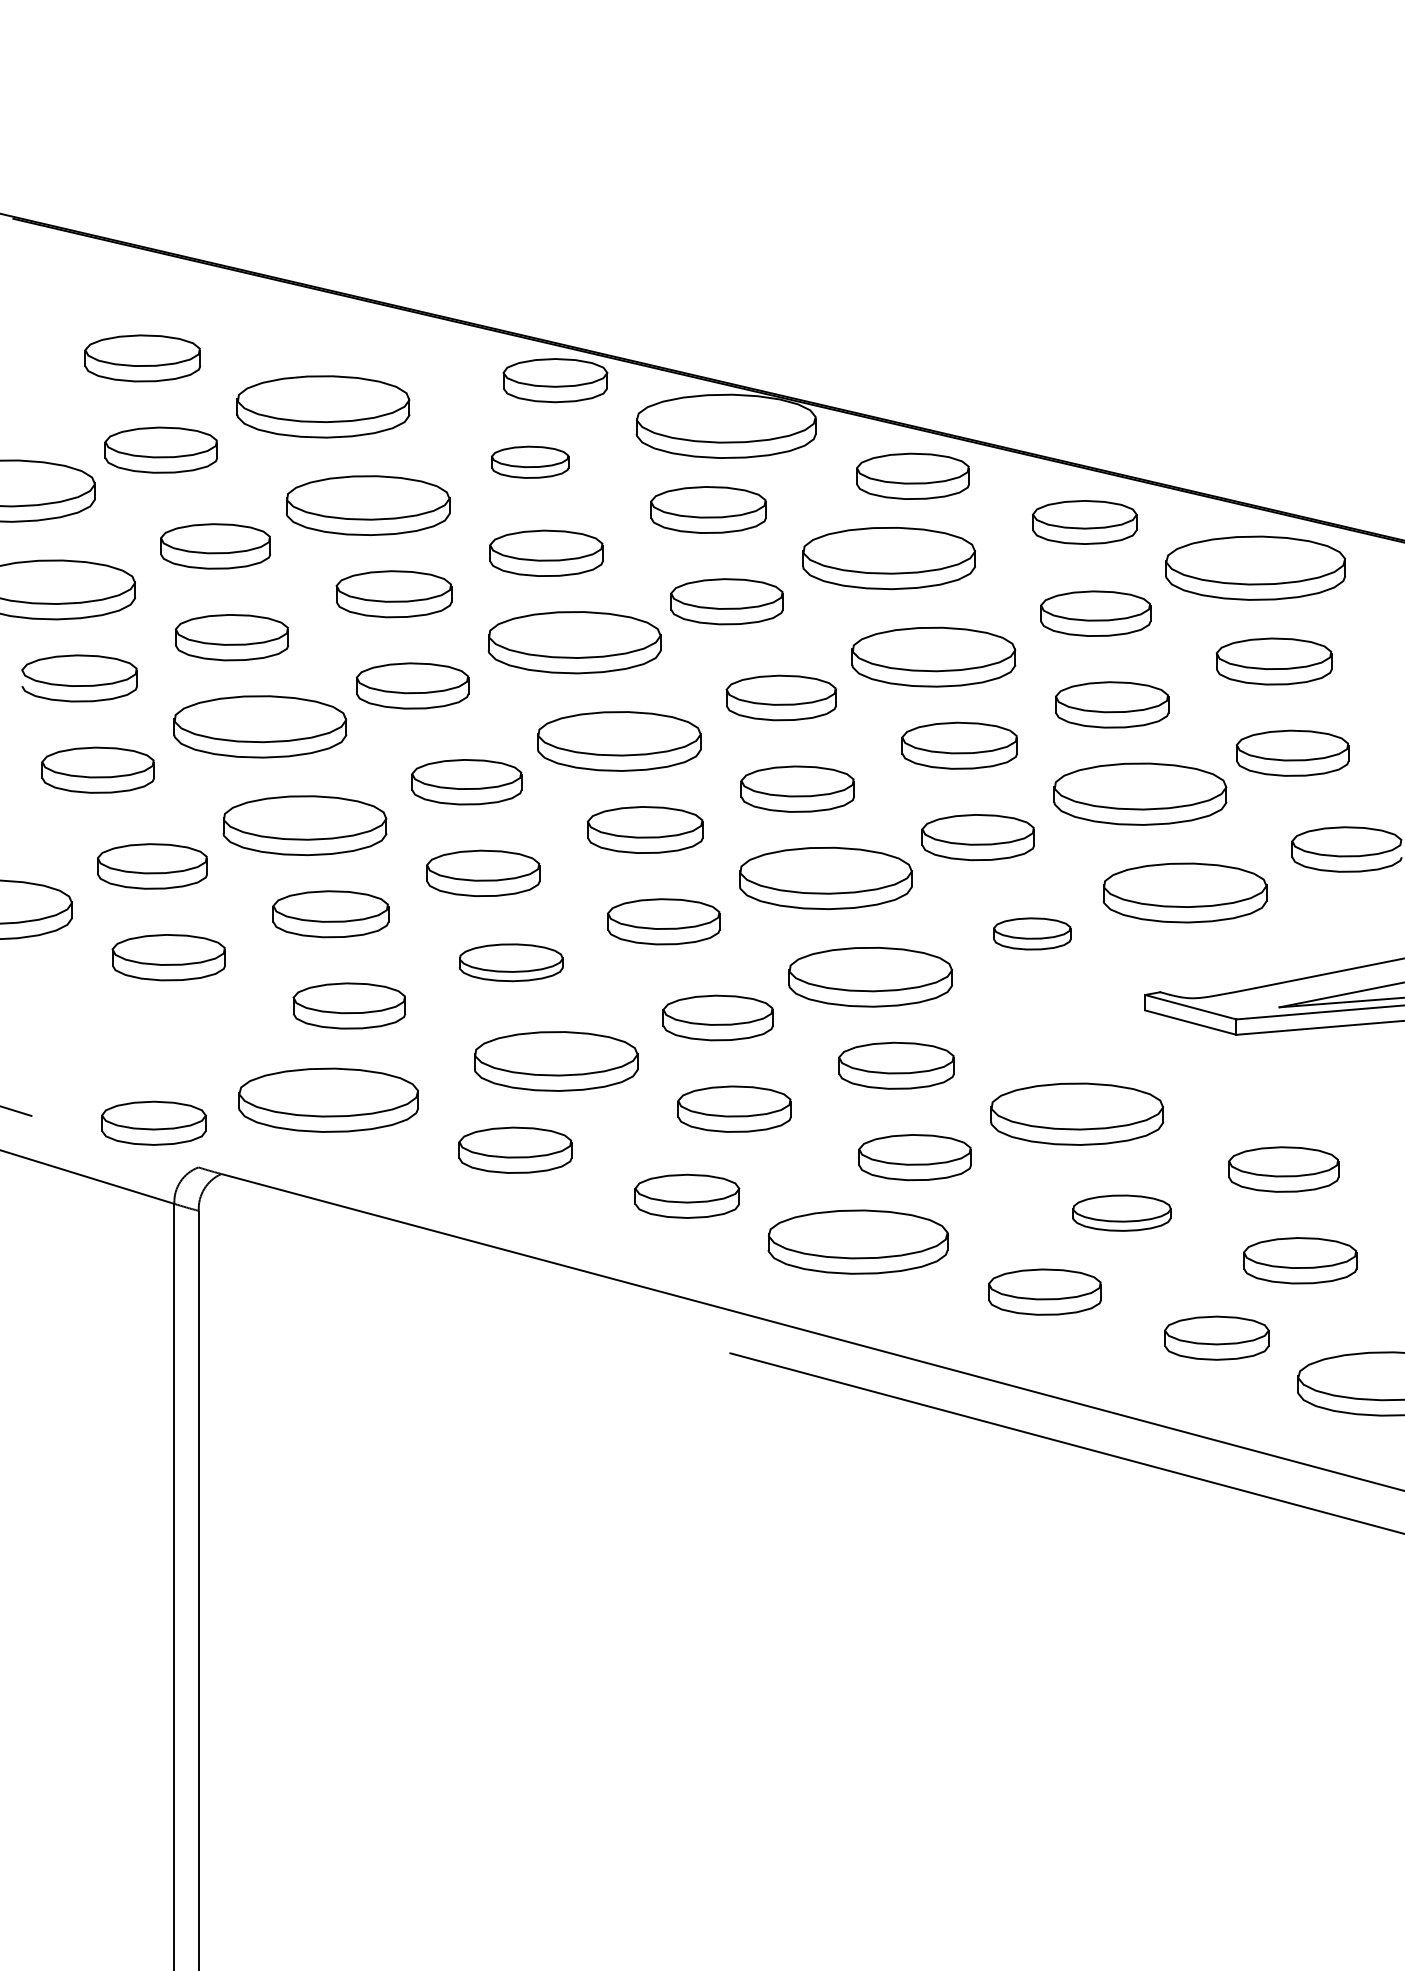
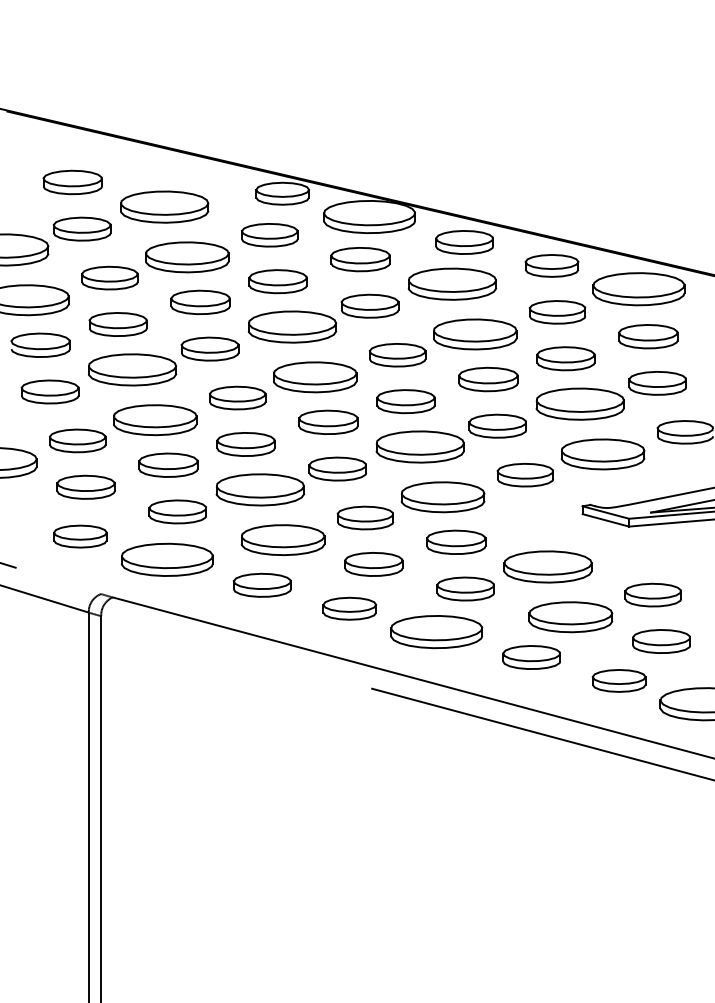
part: (529, 462) -> (269, 235), size x1.43
part: (1030, 934) -> (524, 475), size x1.43
part: (509, 961) -> (259, 489), size x1.67
part: (154, 1123) -> (80, 536), moved
part: (1121, 1213) -> (570, 617), size x1.67

